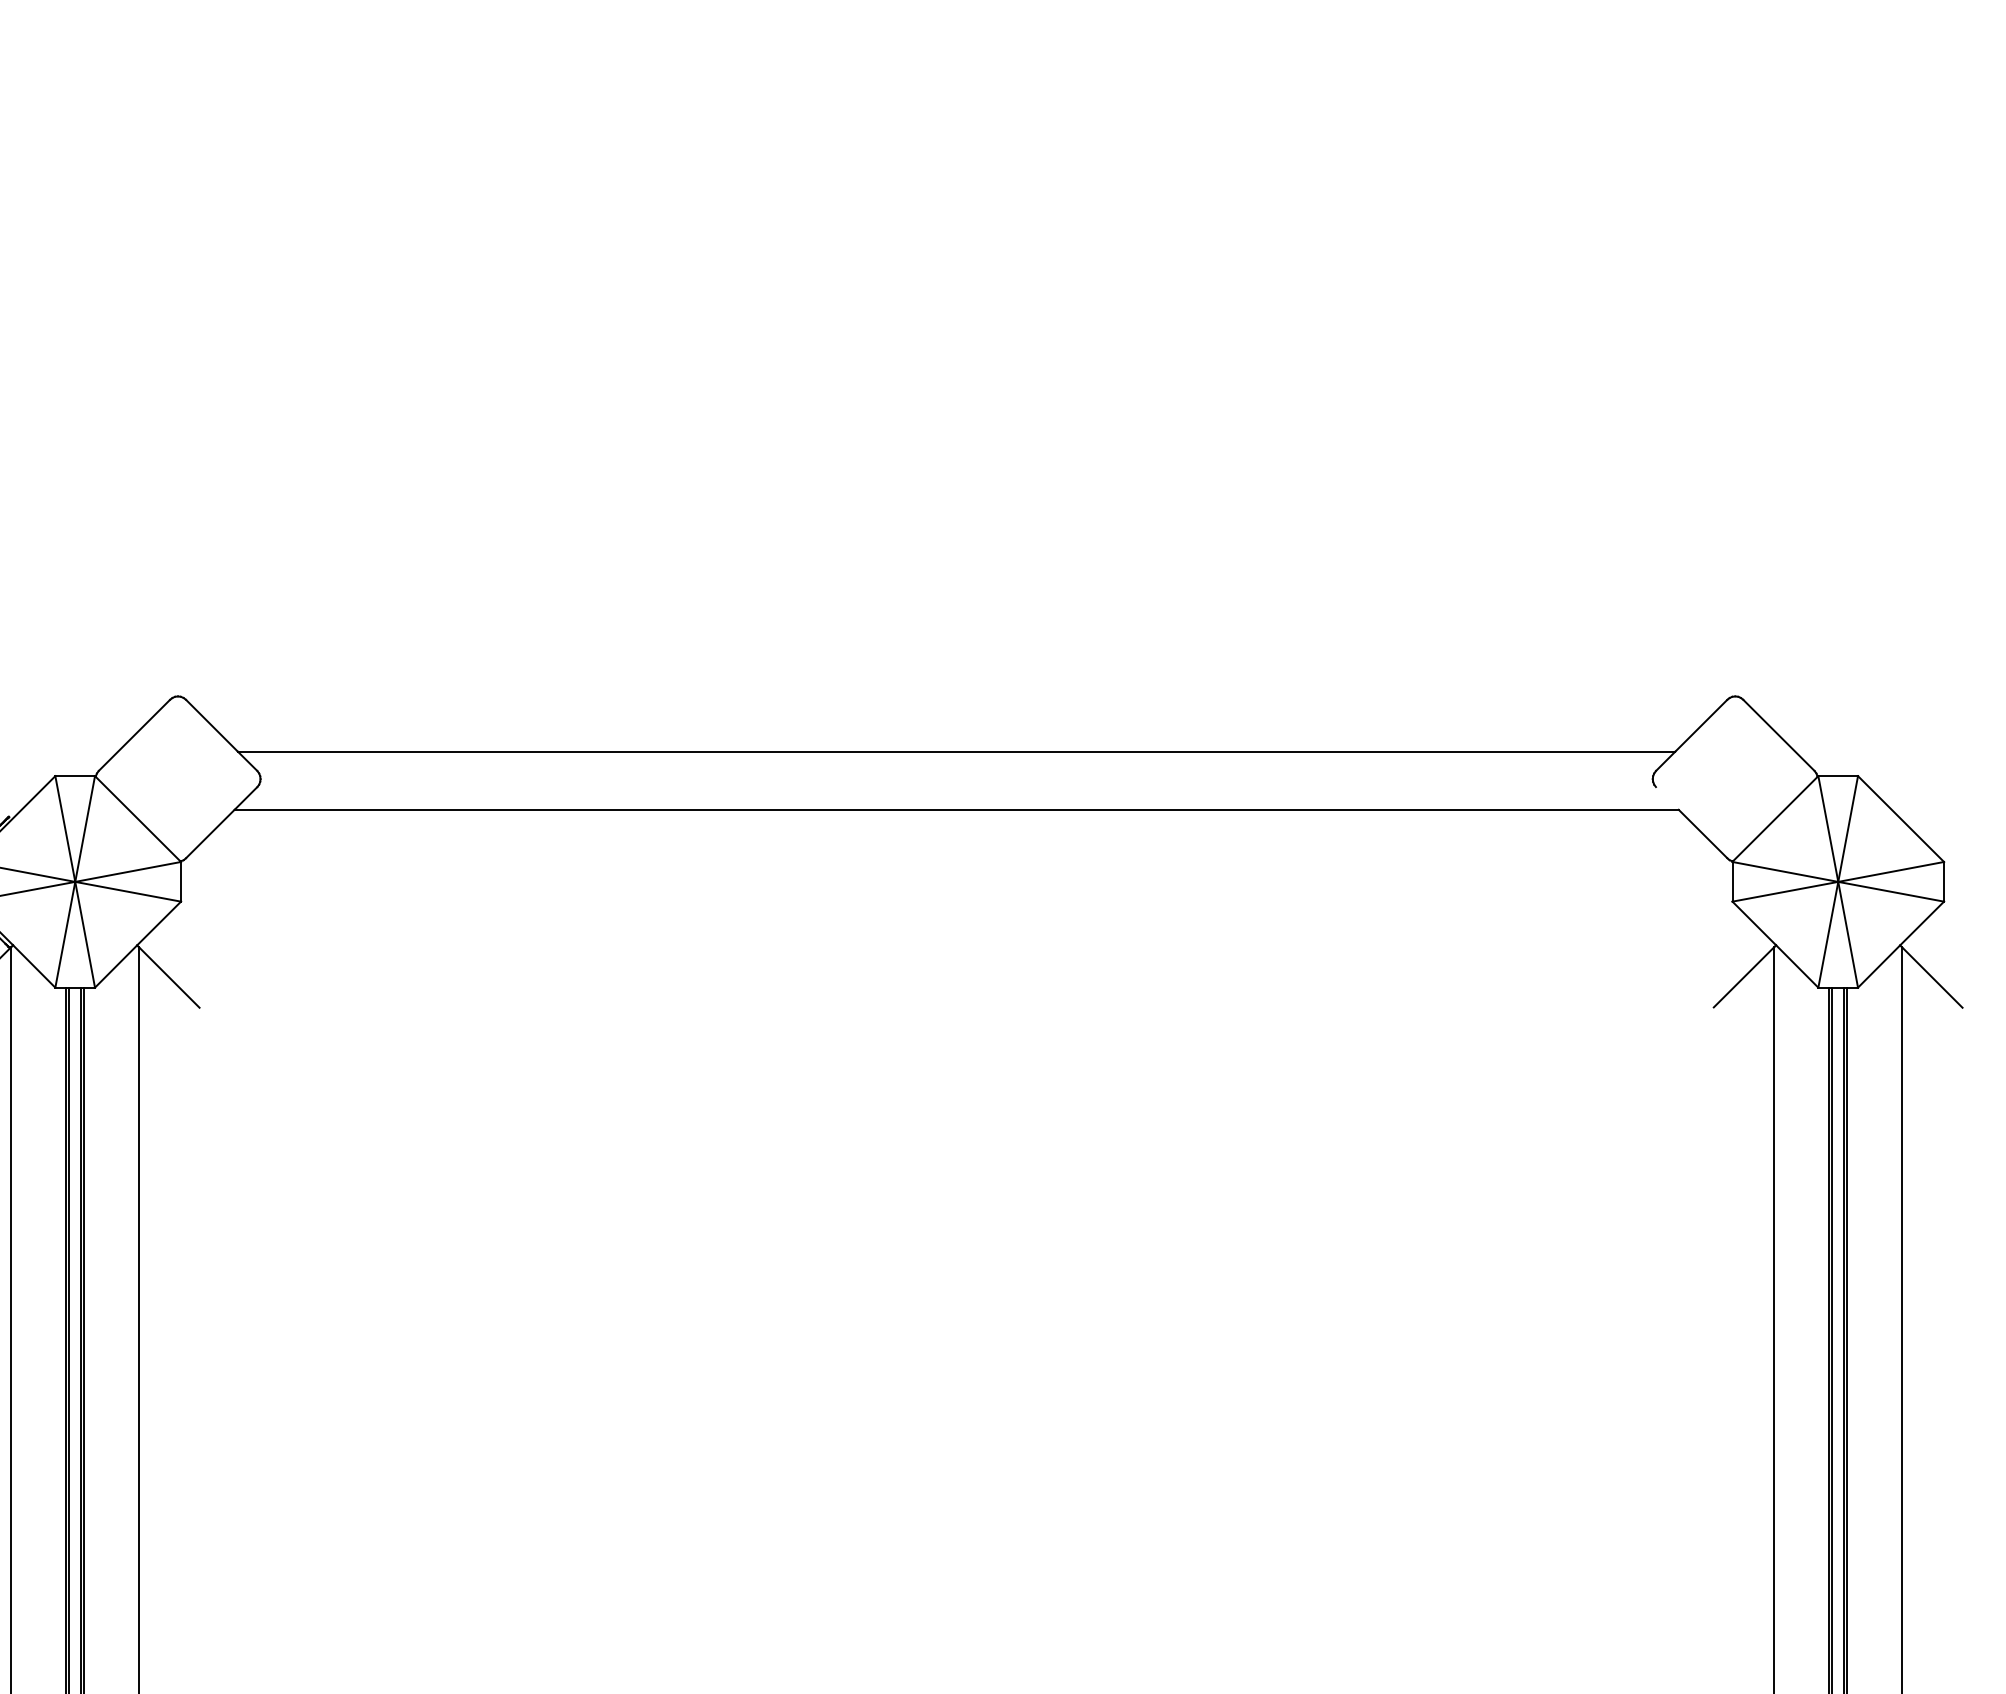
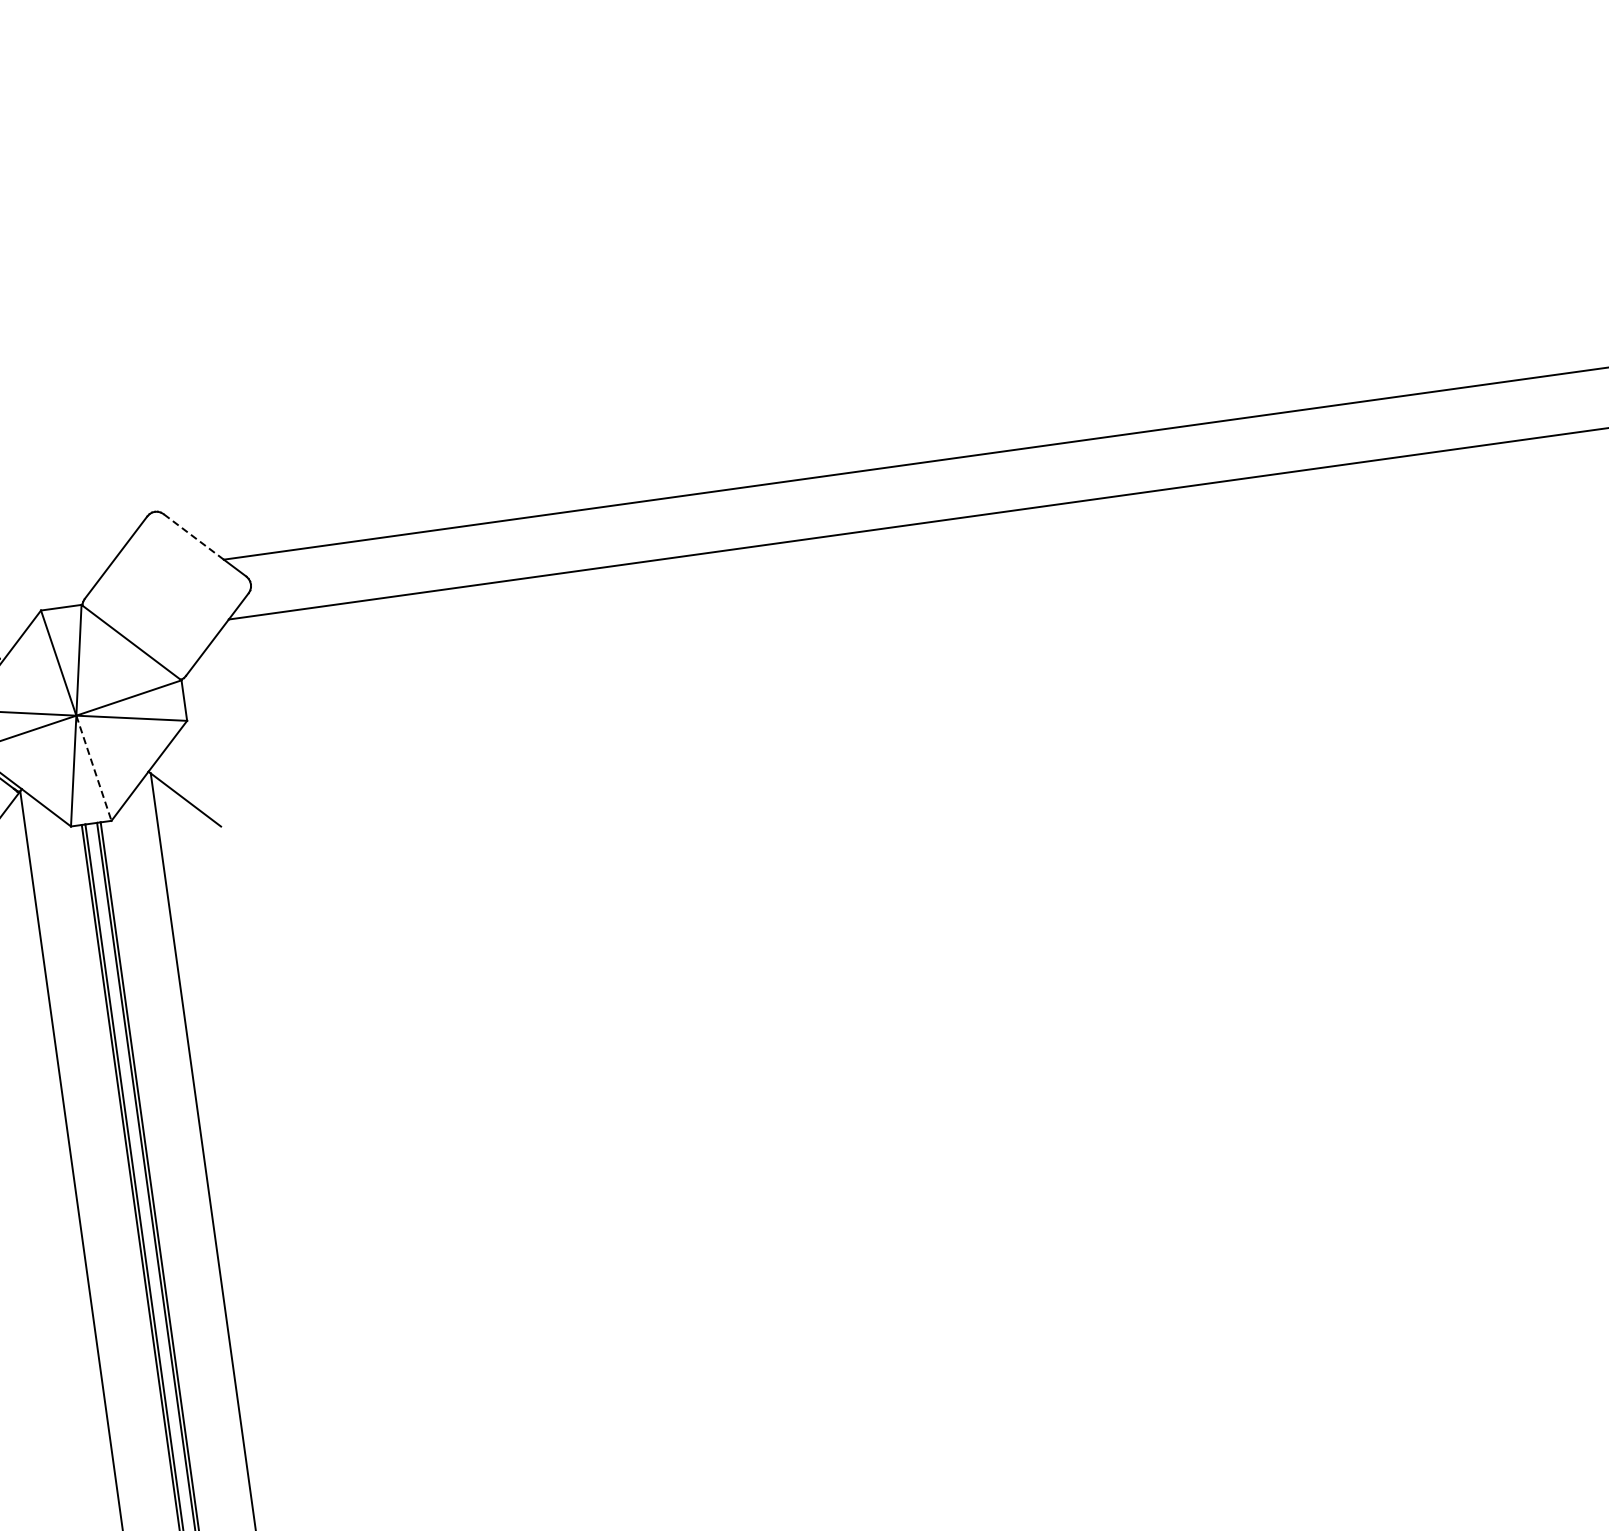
line: (211, 725) -> (193, 536), solid -> dashed
line: (85, 934) -> (94, 767), solid -> dashed

